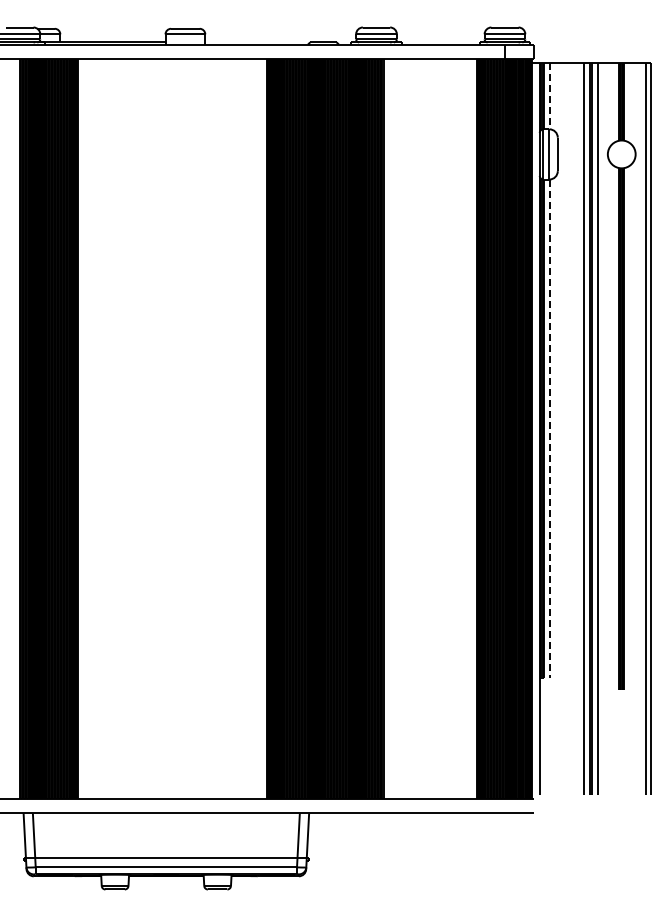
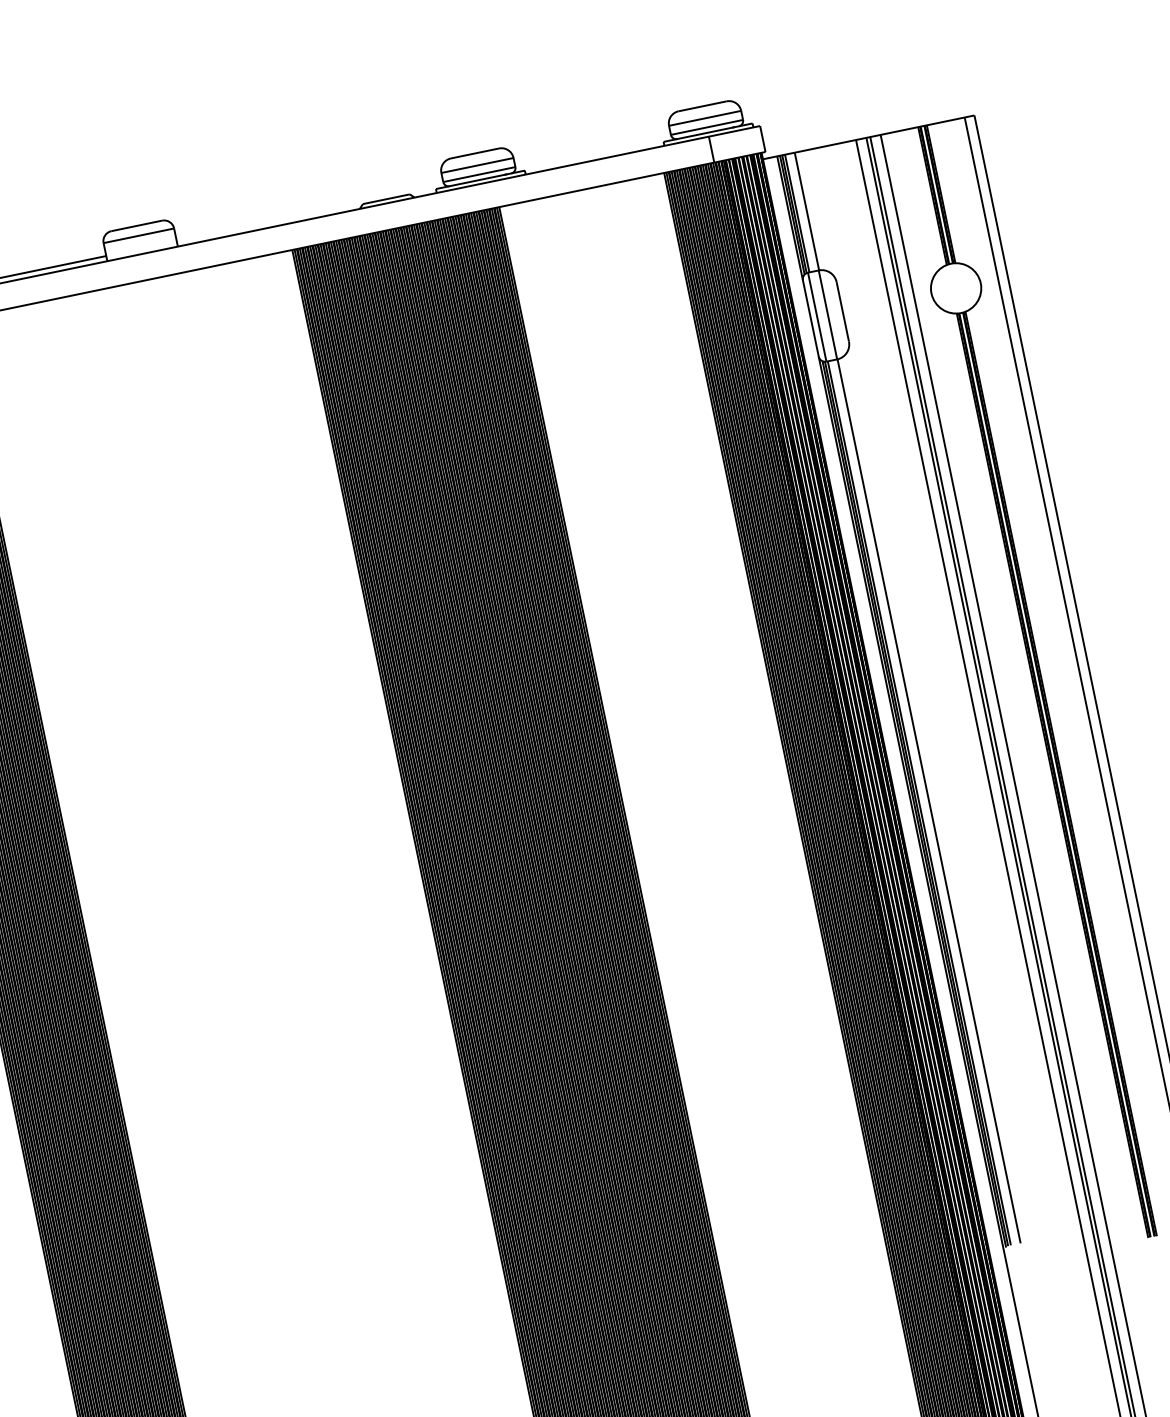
line: (549, 96) -> (806, 212), dashed -> solid
line: (549, 429) -> (929, 802), dashed -> solid

